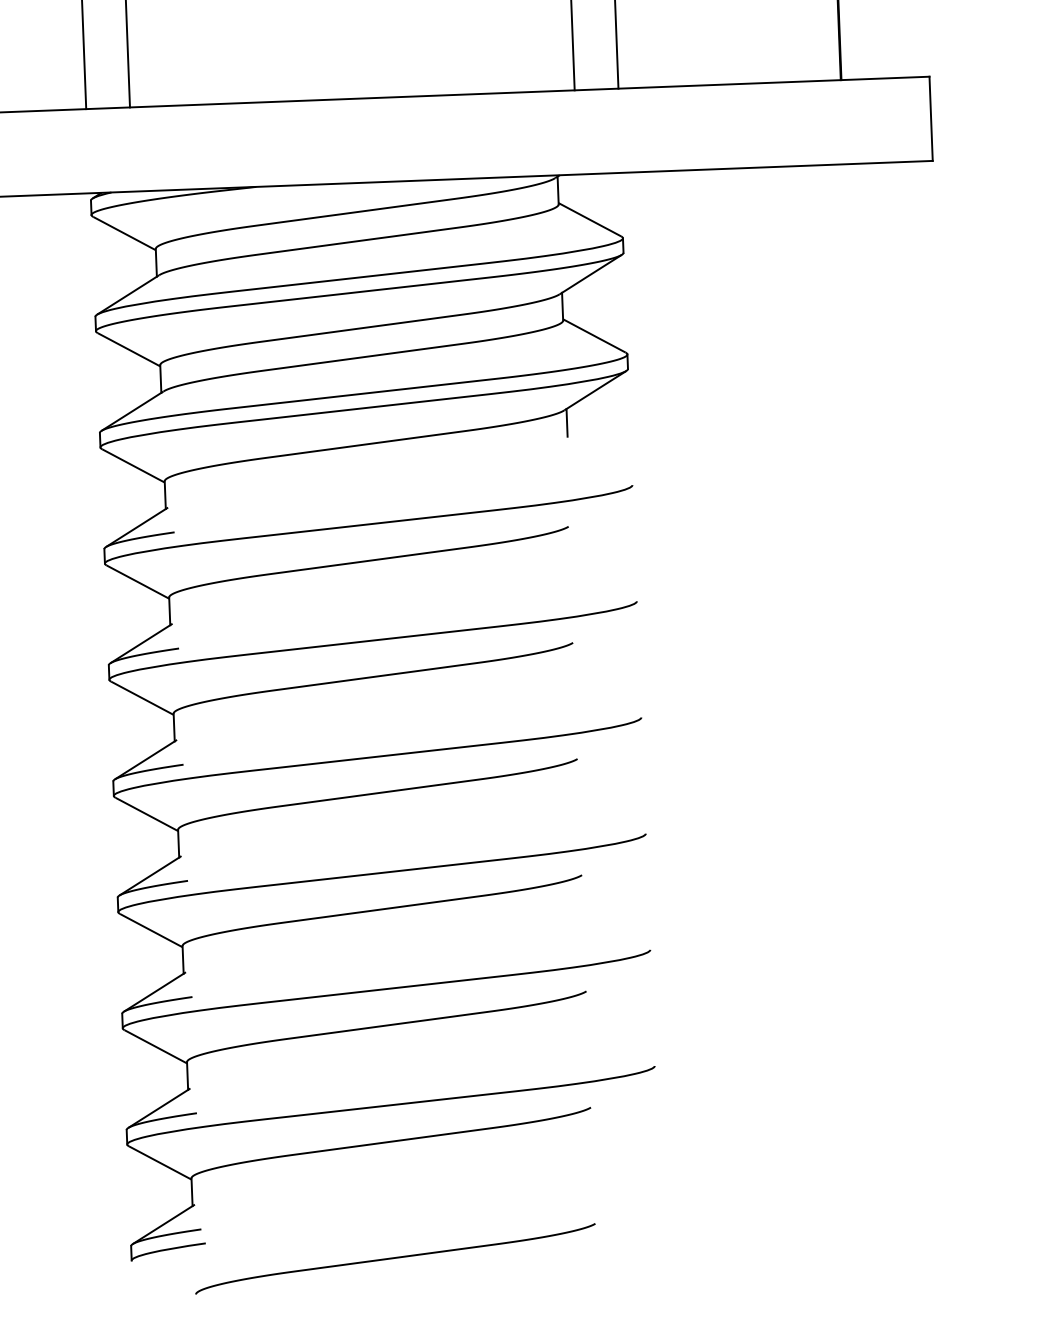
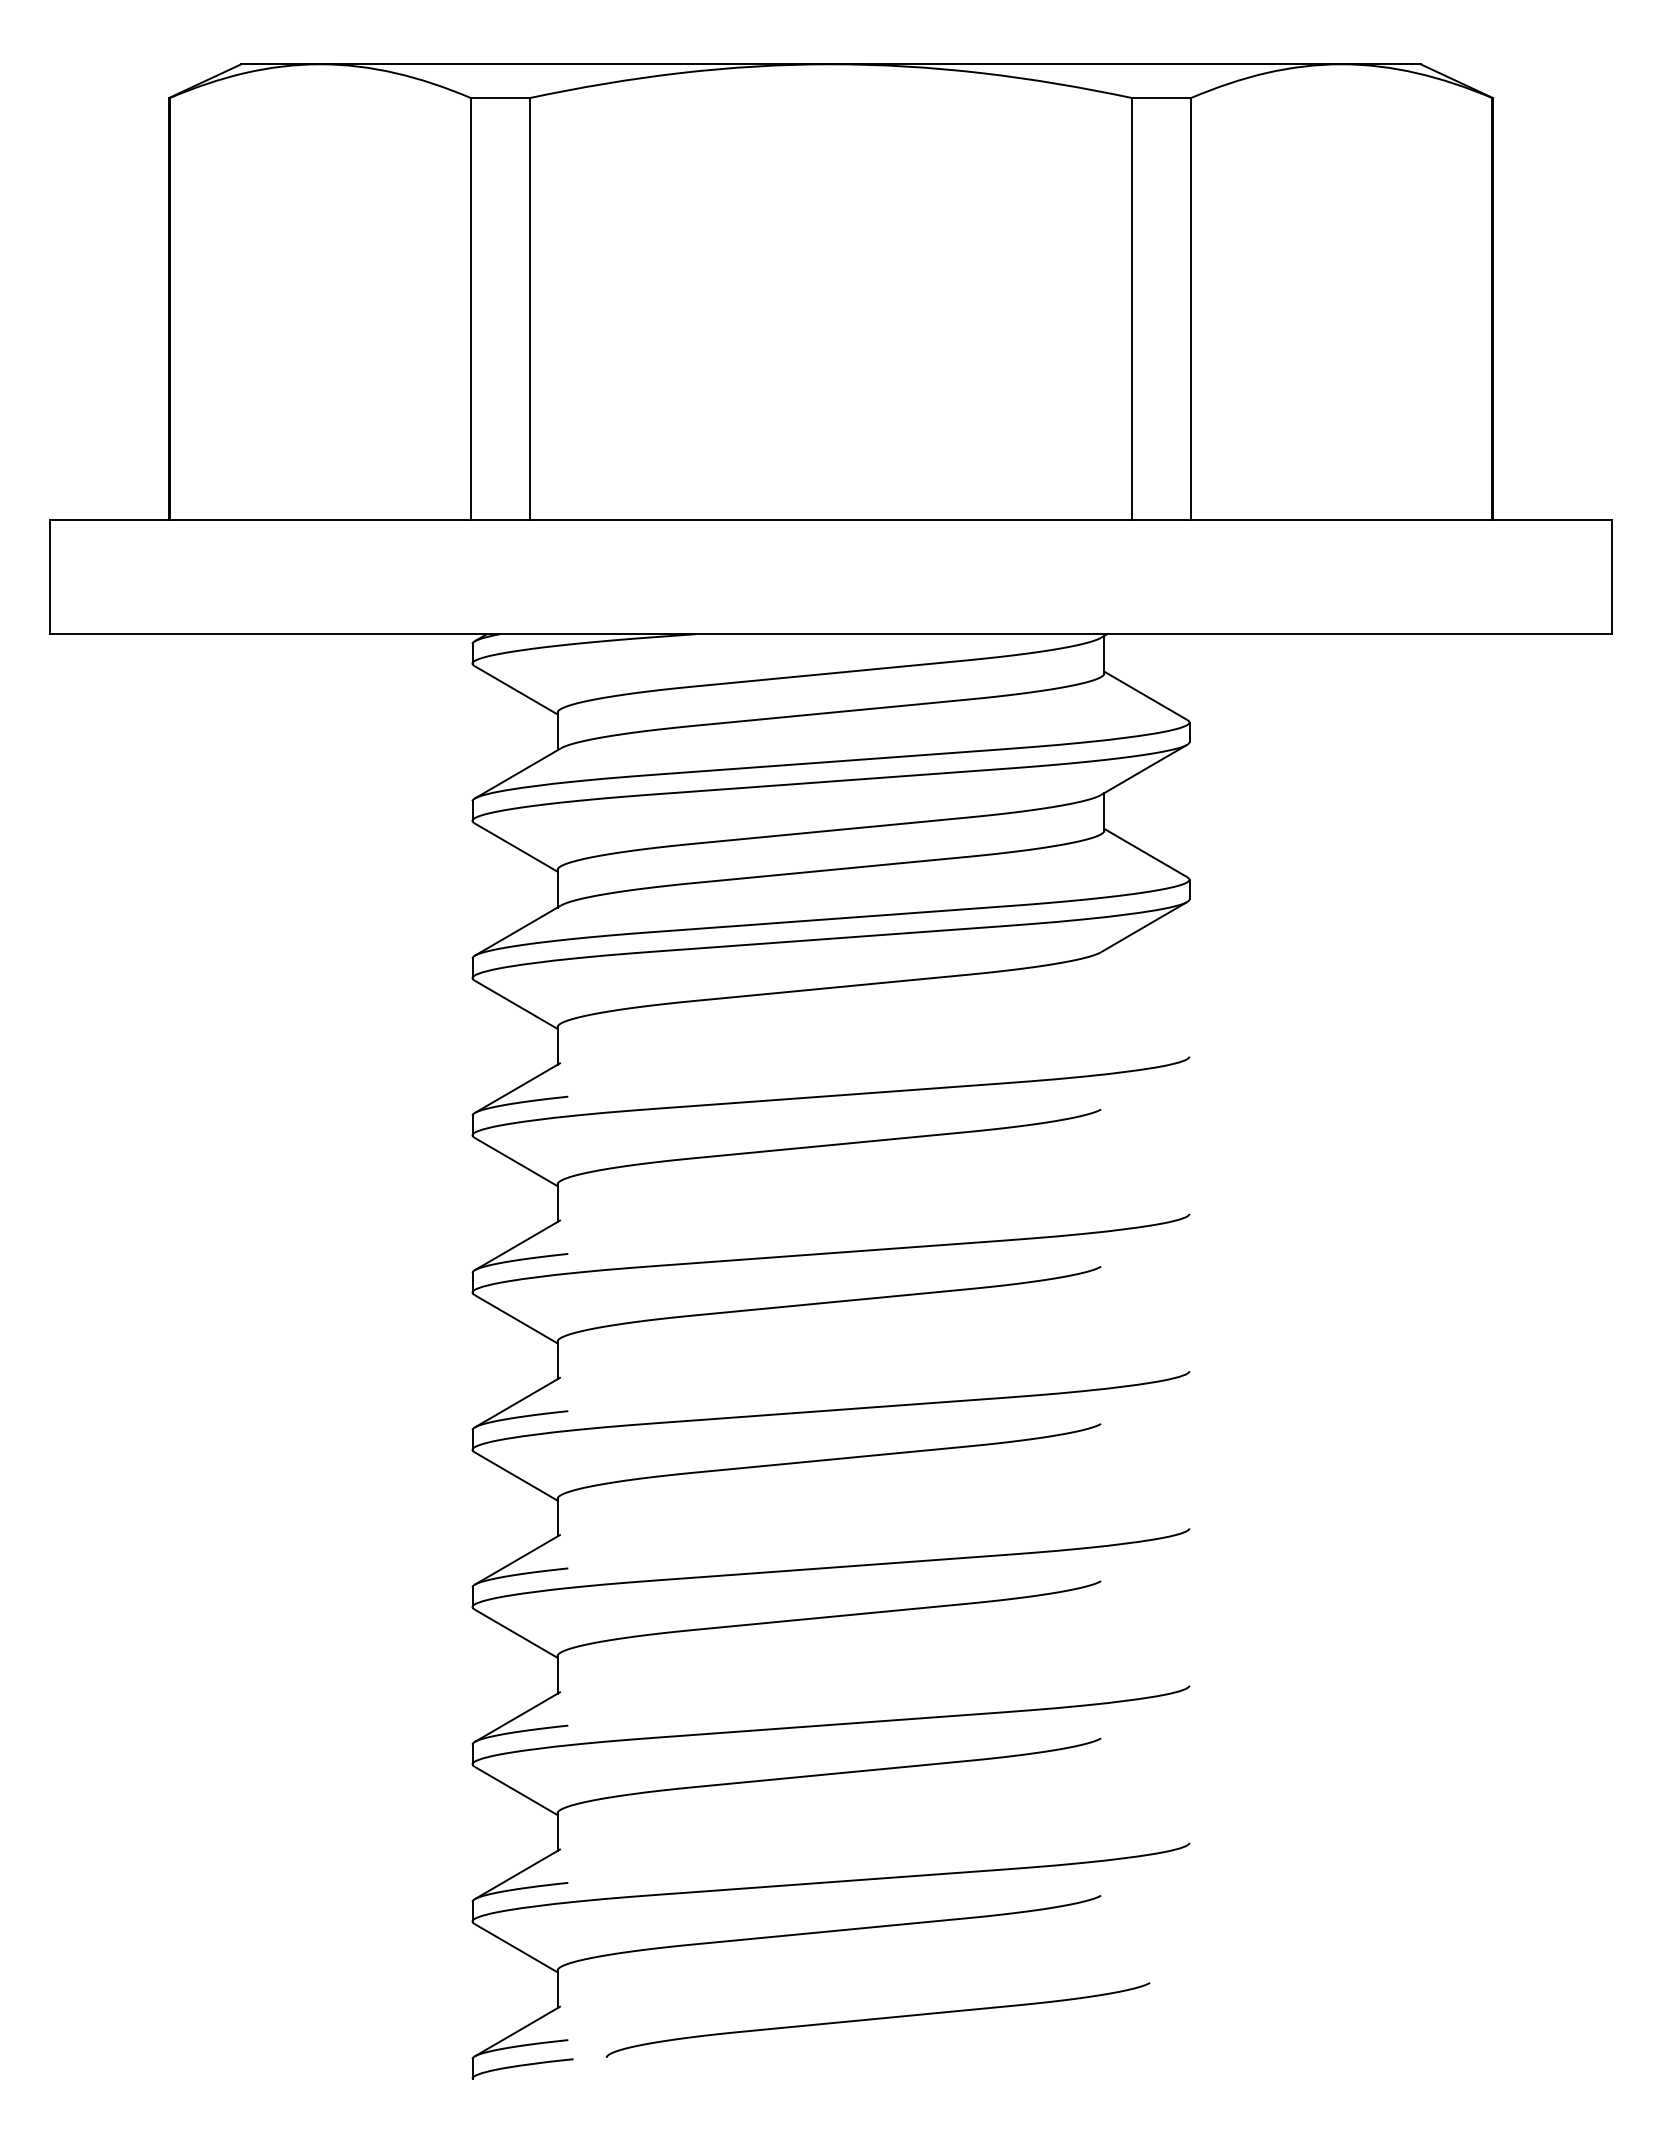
line: (567, 422) -> (1104, 968), removed
curve: (395, 1258) -> (877, 2019), moved

